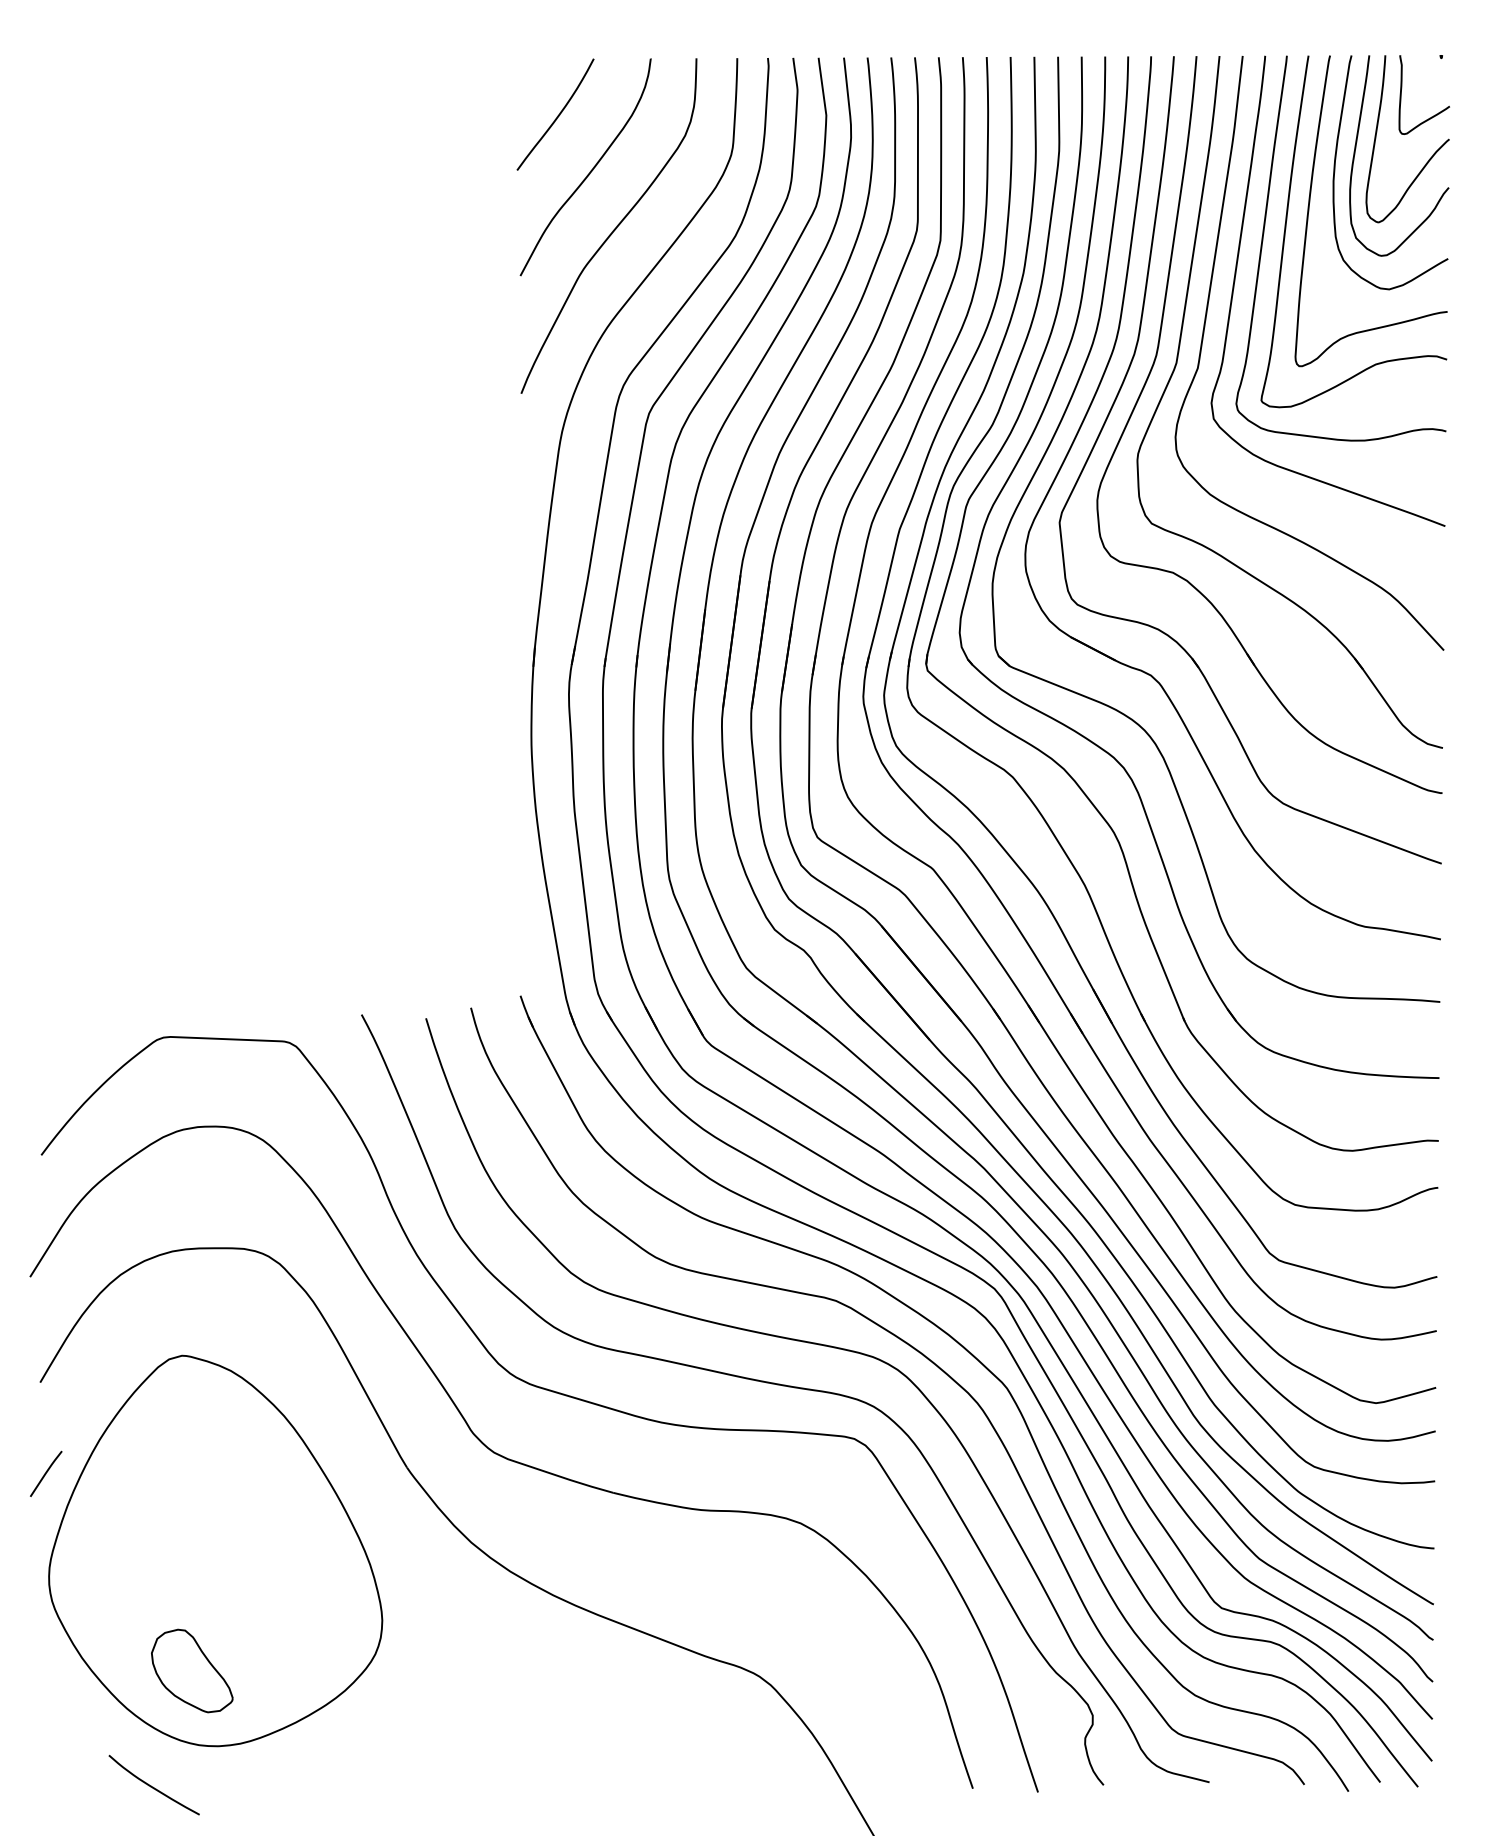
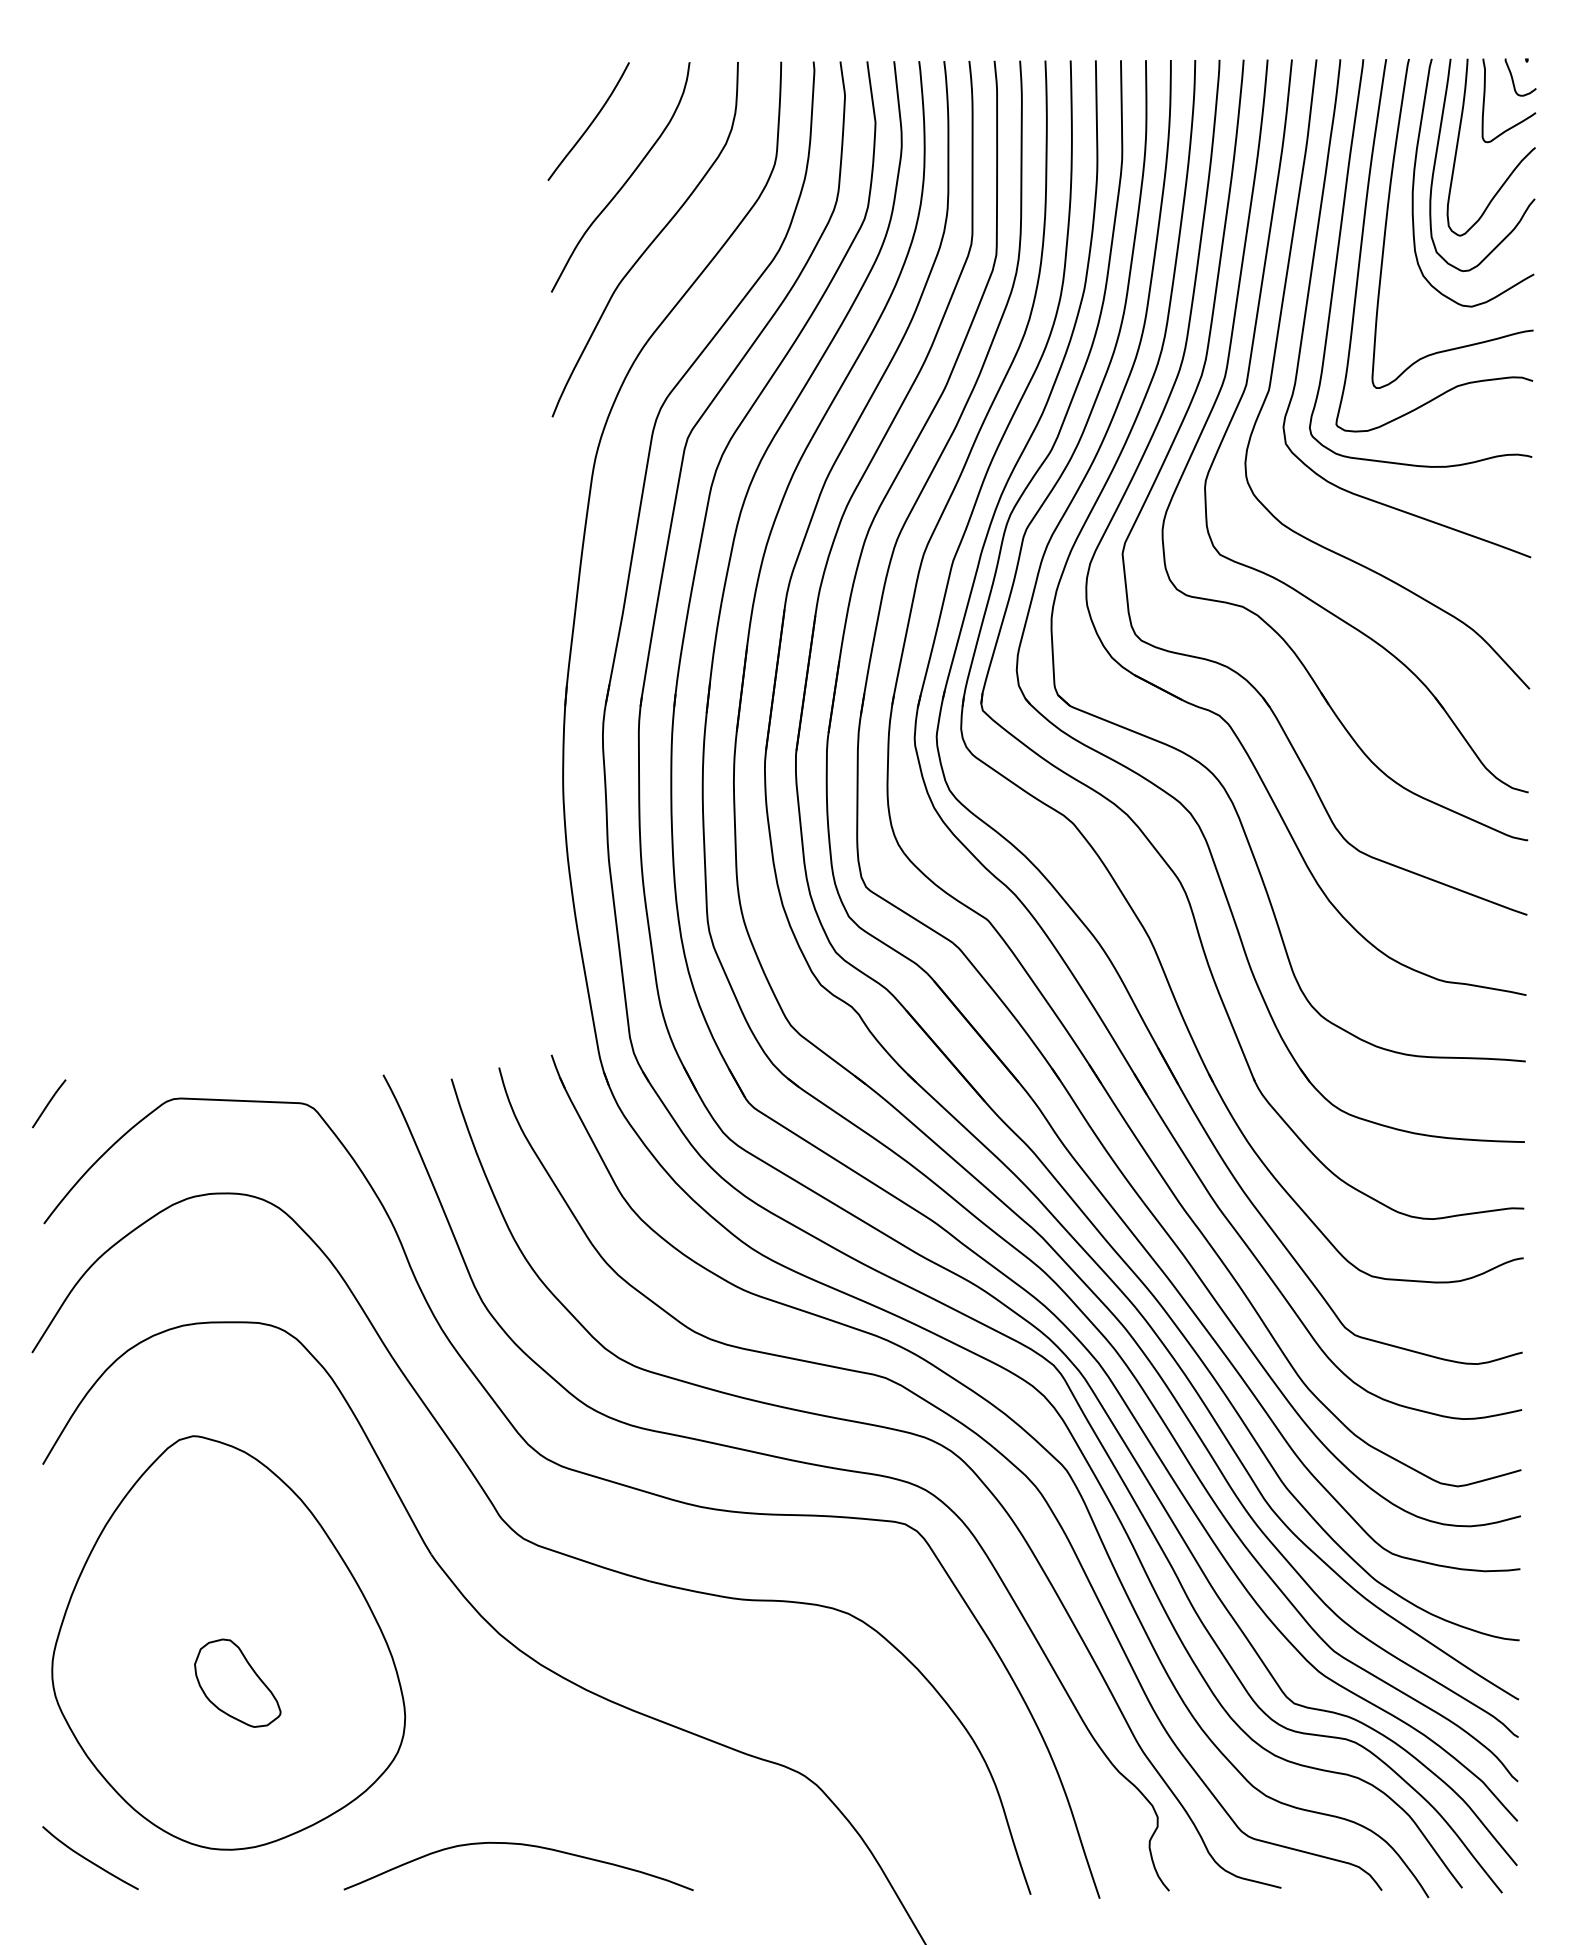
curve: (1428, 73) -> (1513, 78), added
line: (46, 1473) -> (49, 1103), moved
part: (192, 1670) -> (238, 1682), moved
curve: (493, 1742) -> (522, 1845), added
curve: (153, 1786) -> (89, 1859), moved

